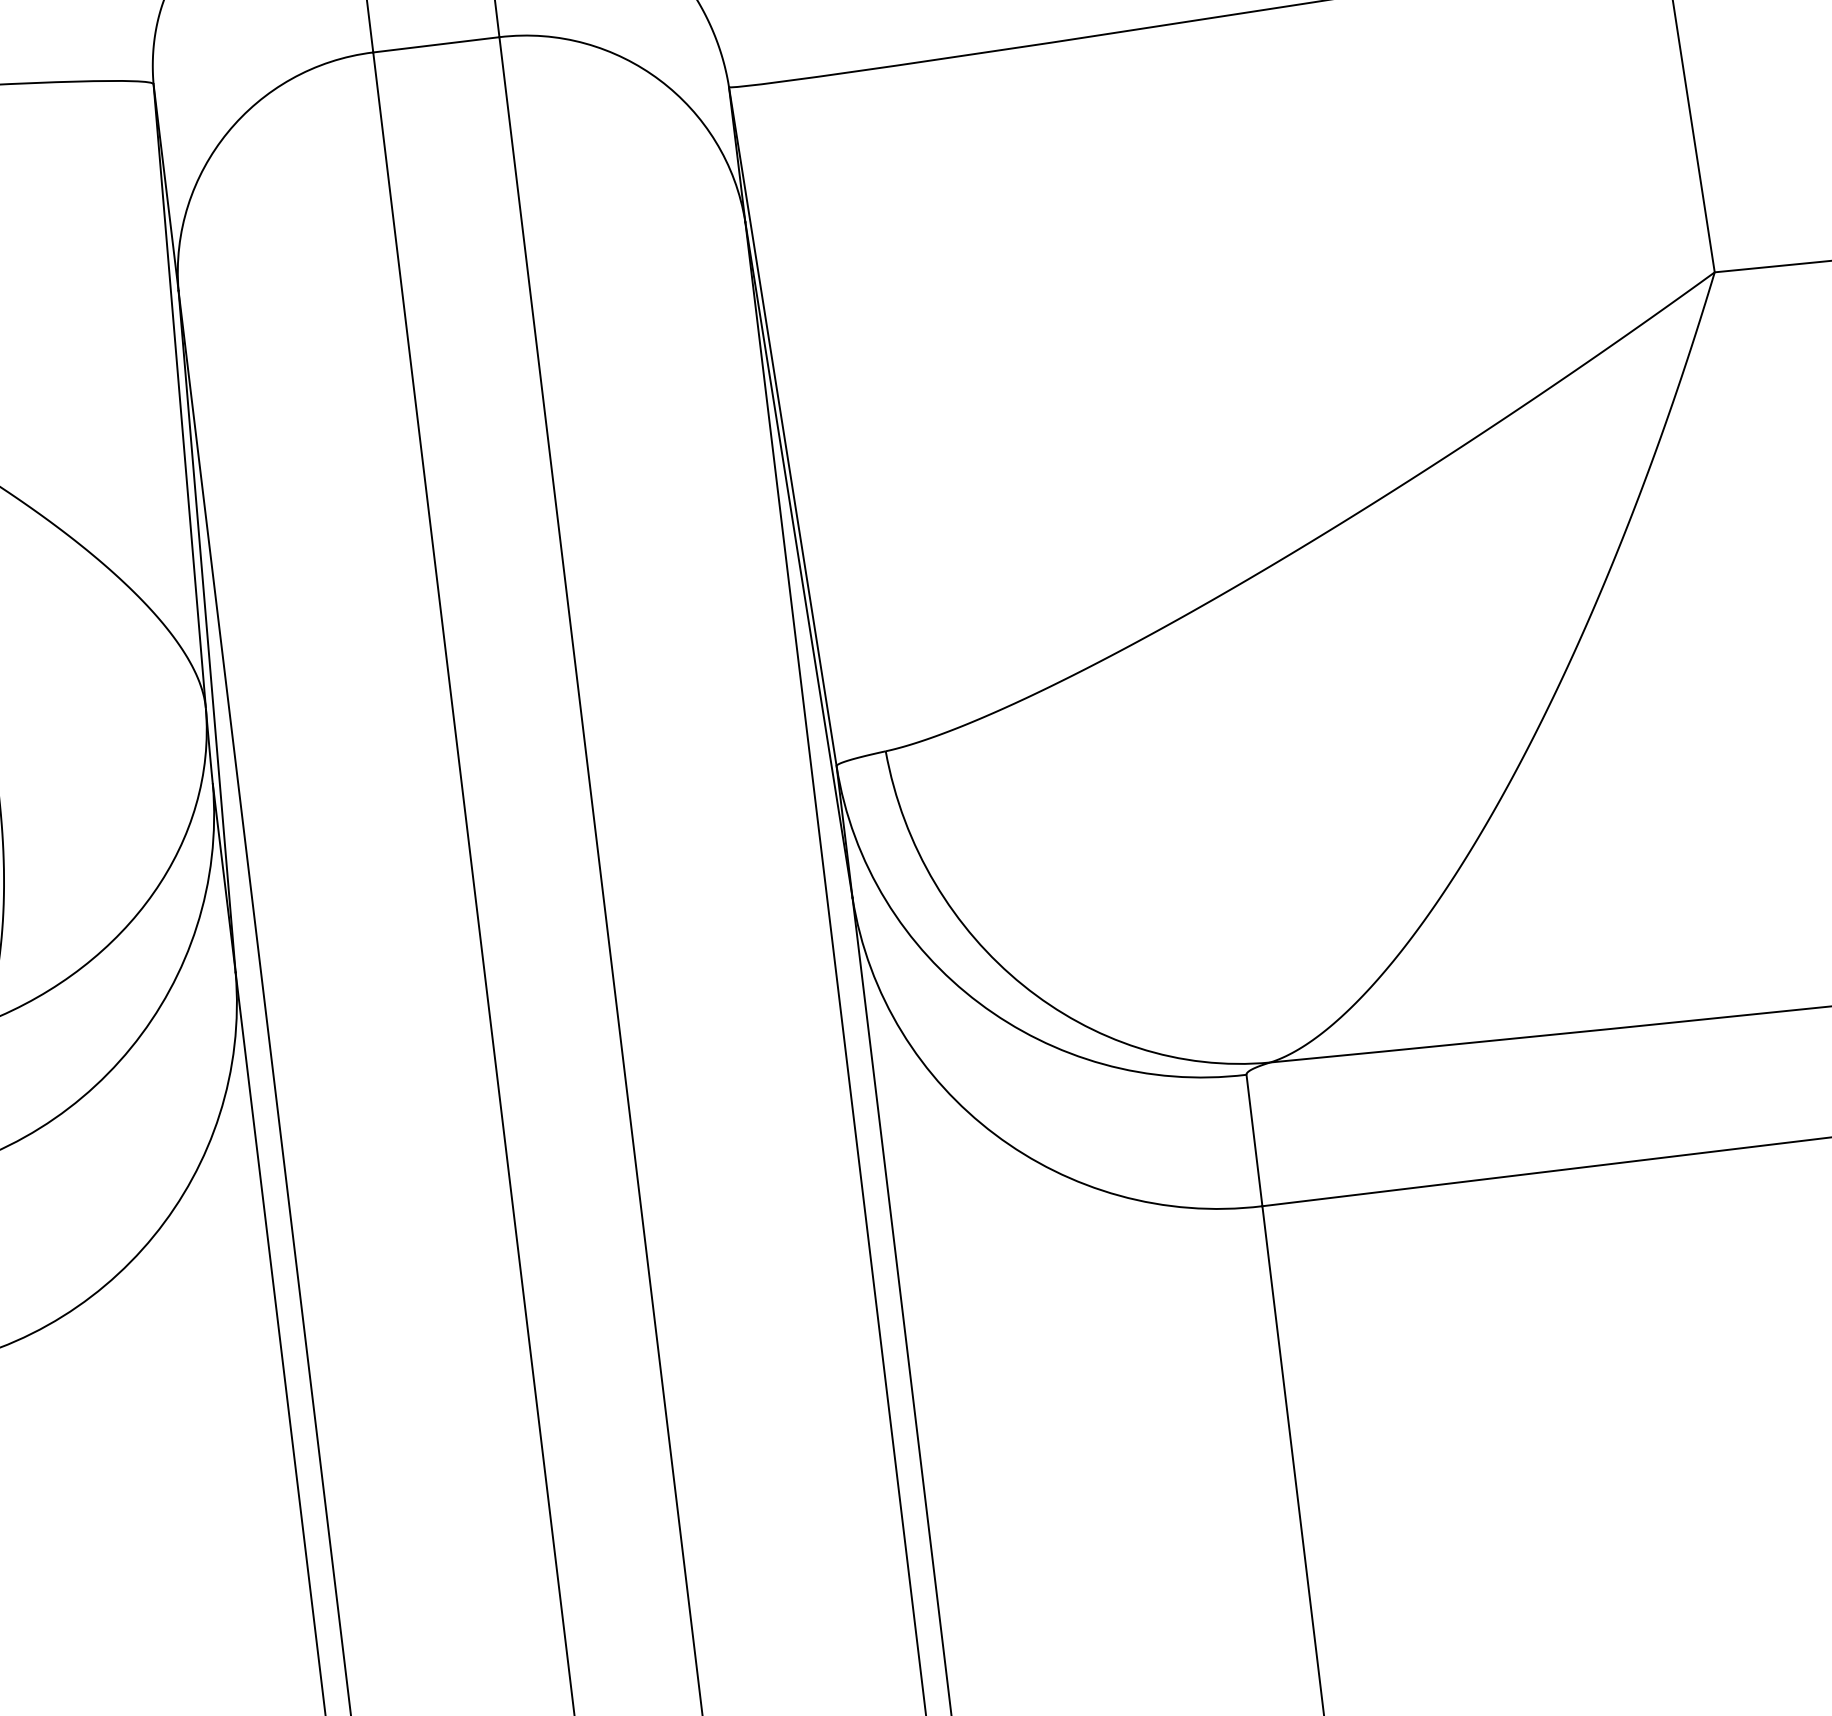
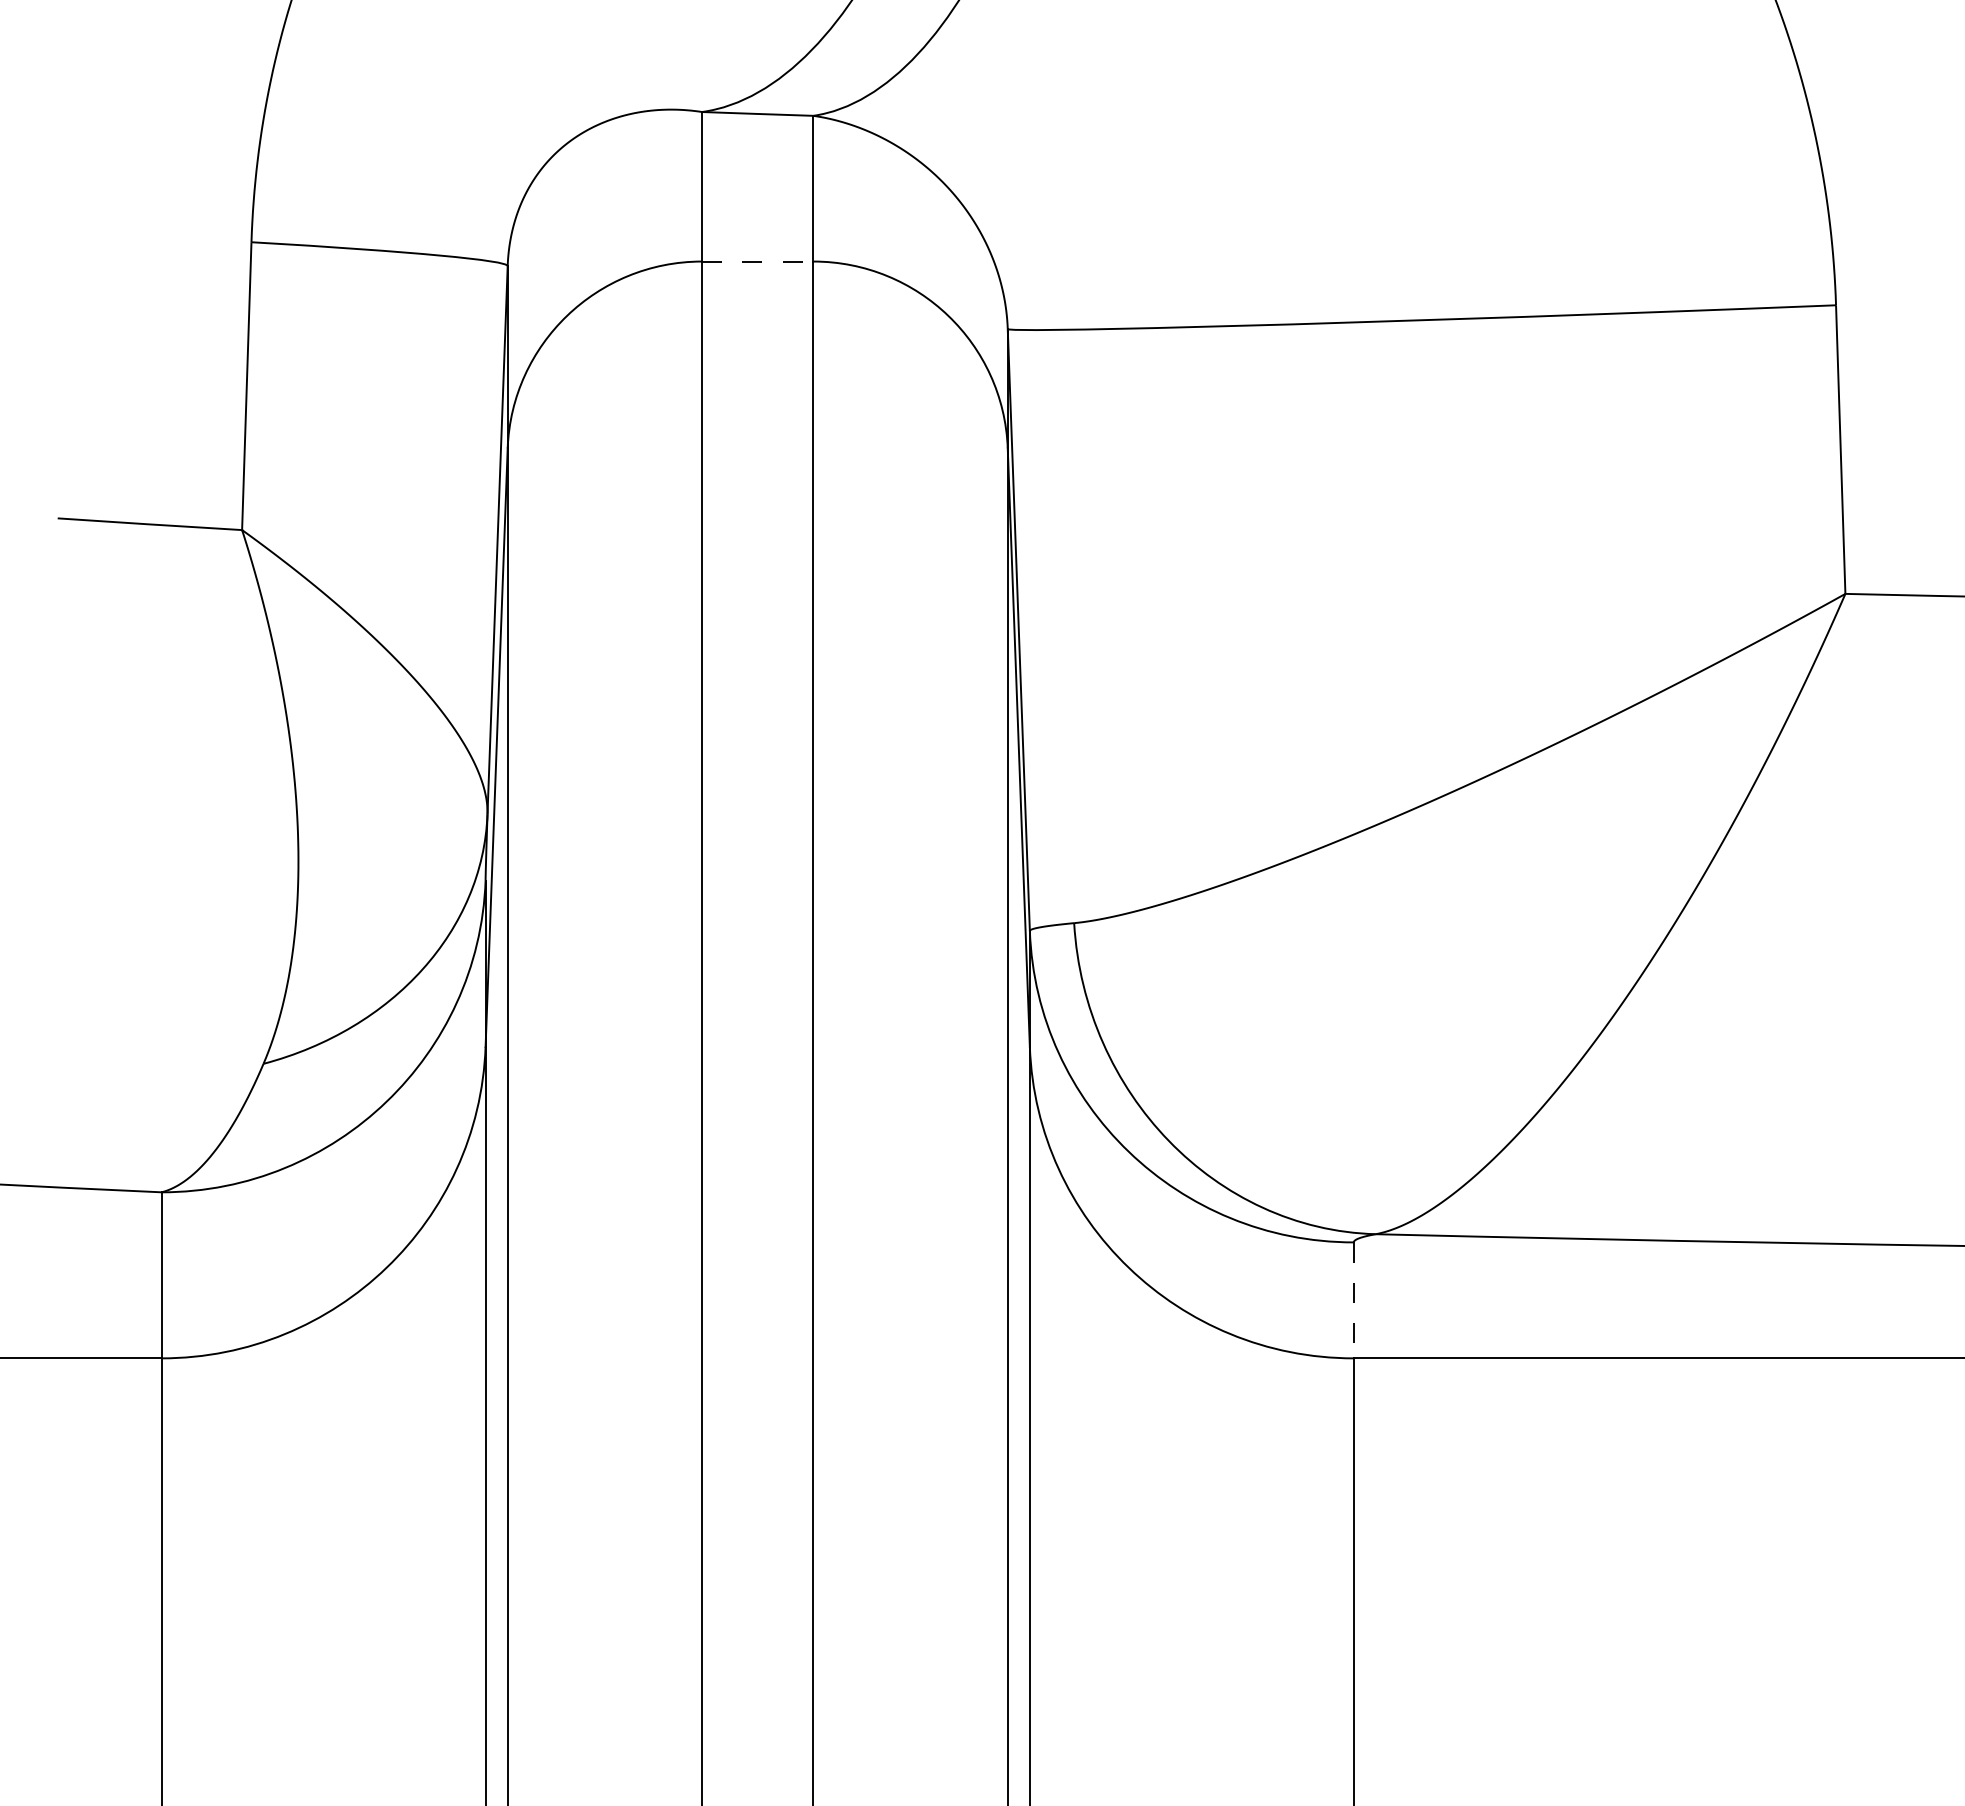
line: (436, 44) -> (757, 261), solid -> dashed
line: (1254, 1140) -> (1353, 1300), solid -> dashed

